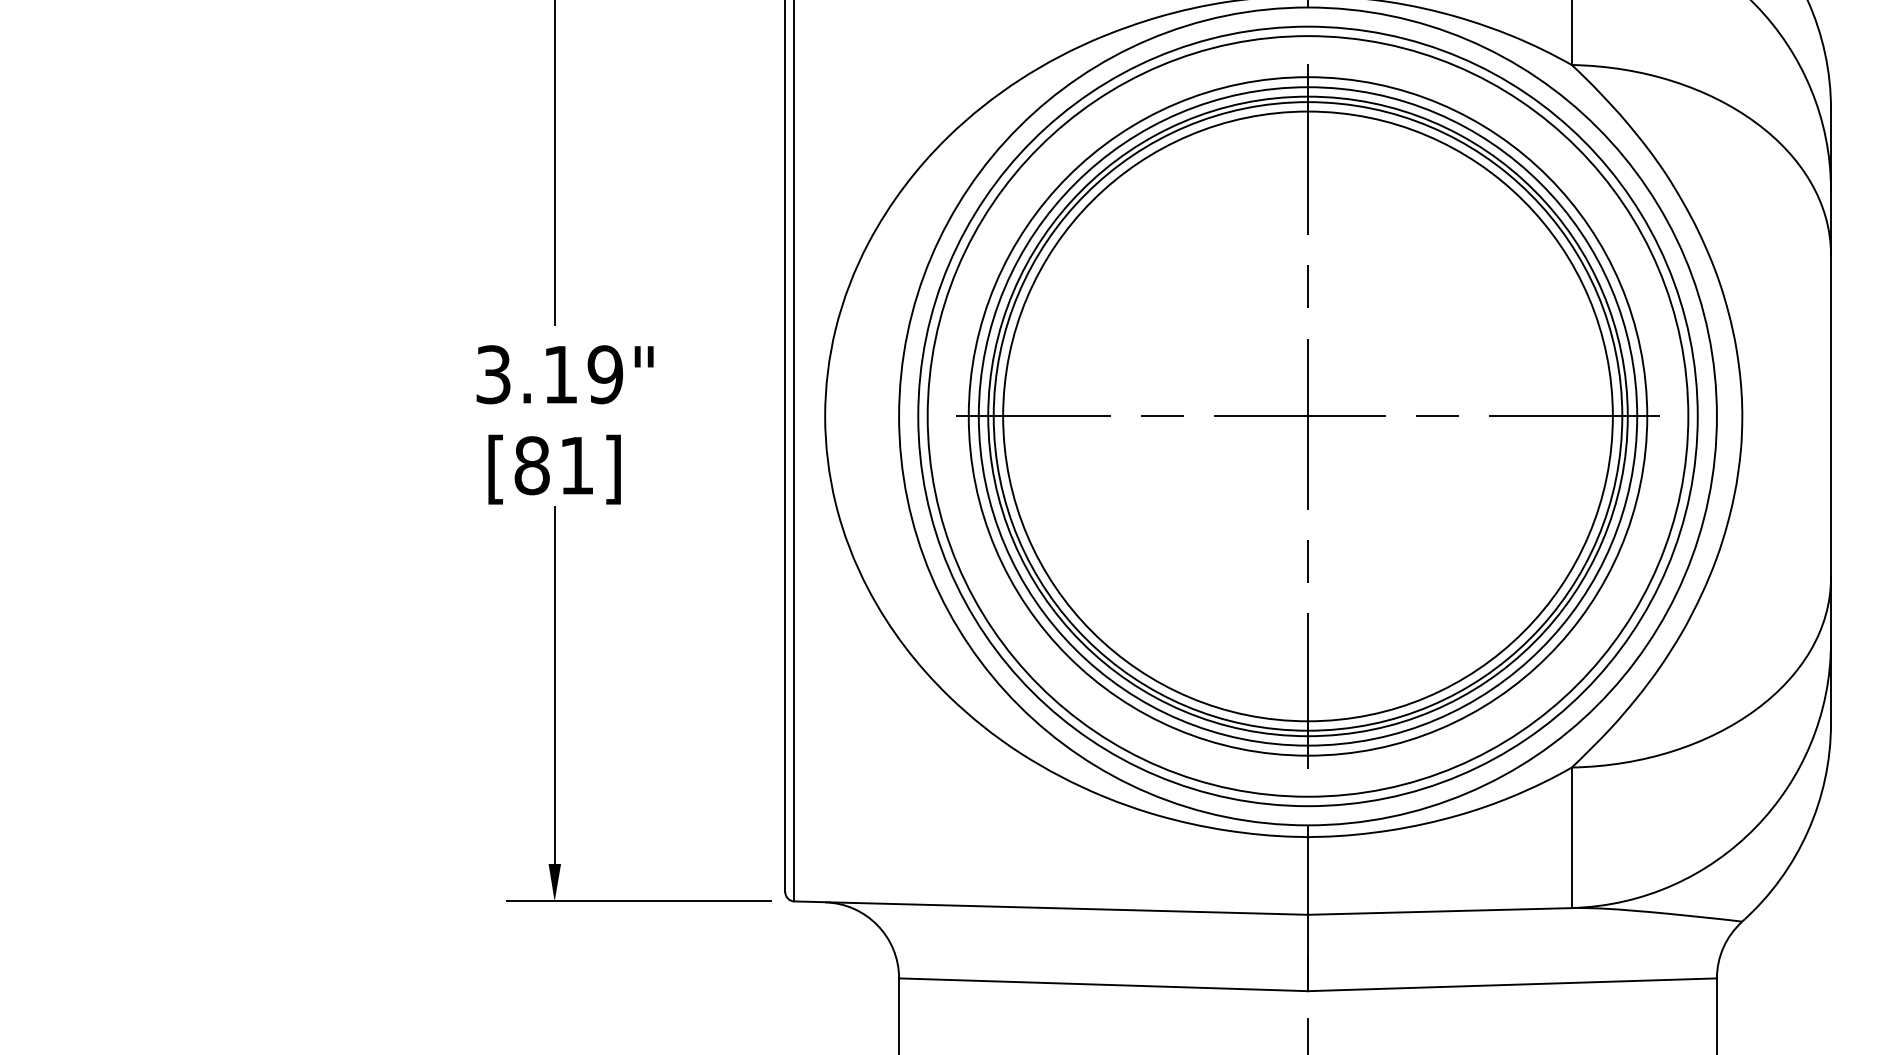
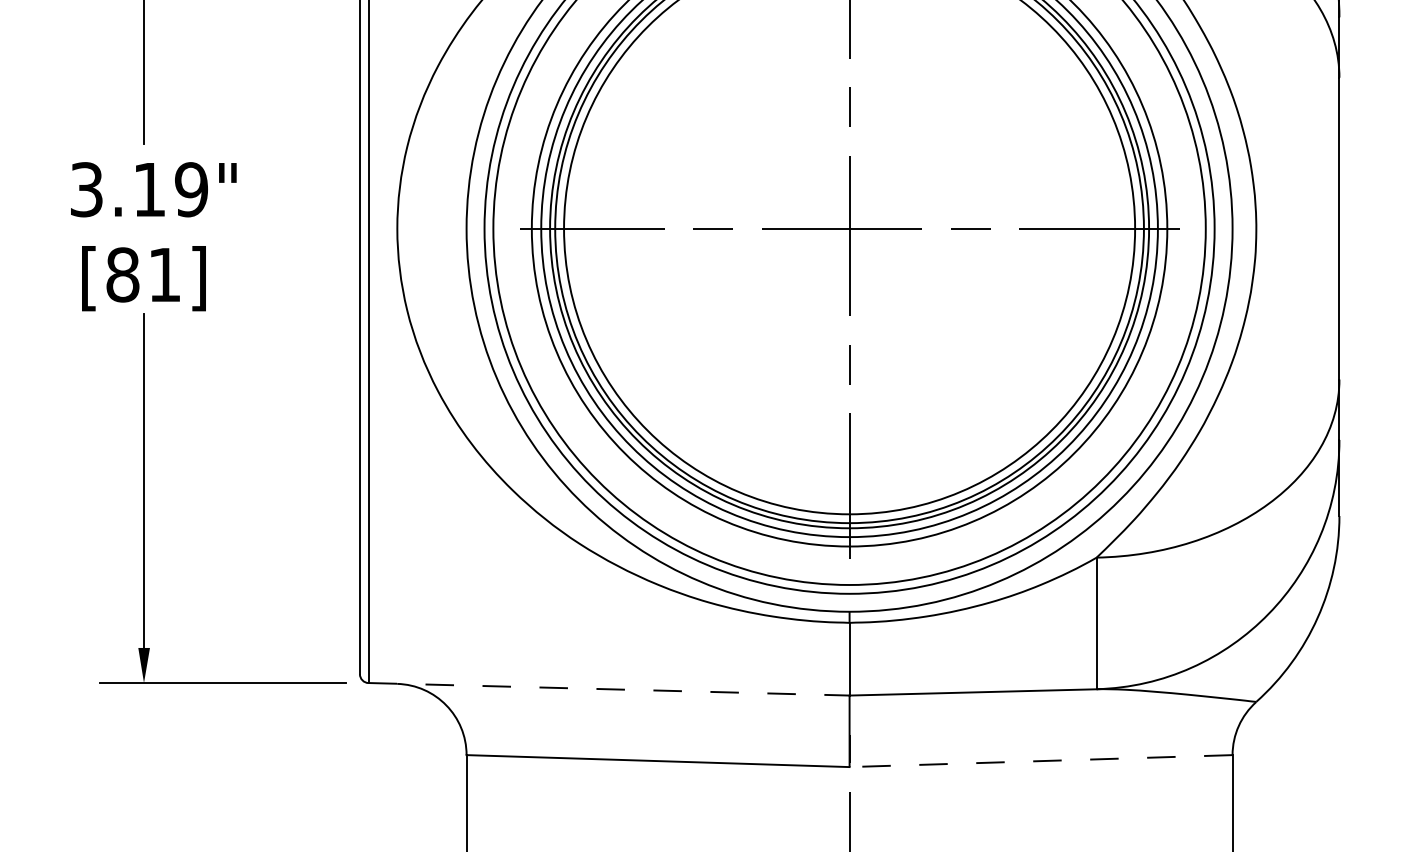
line: (1051, 908) -> (609, 689), solid -> dashed
line: (1512, 984) -> (1041, 760), solid -> dashed

